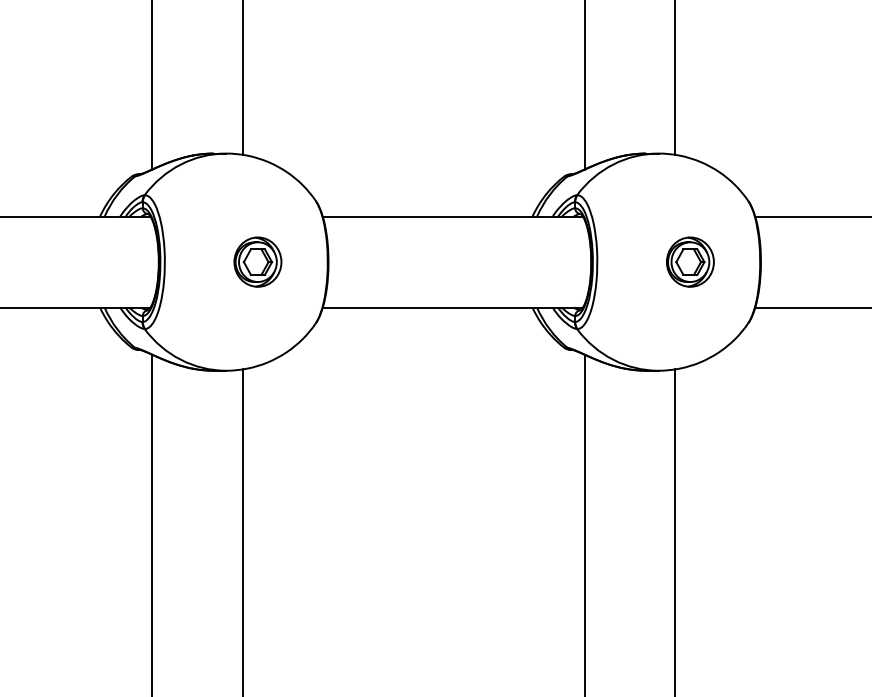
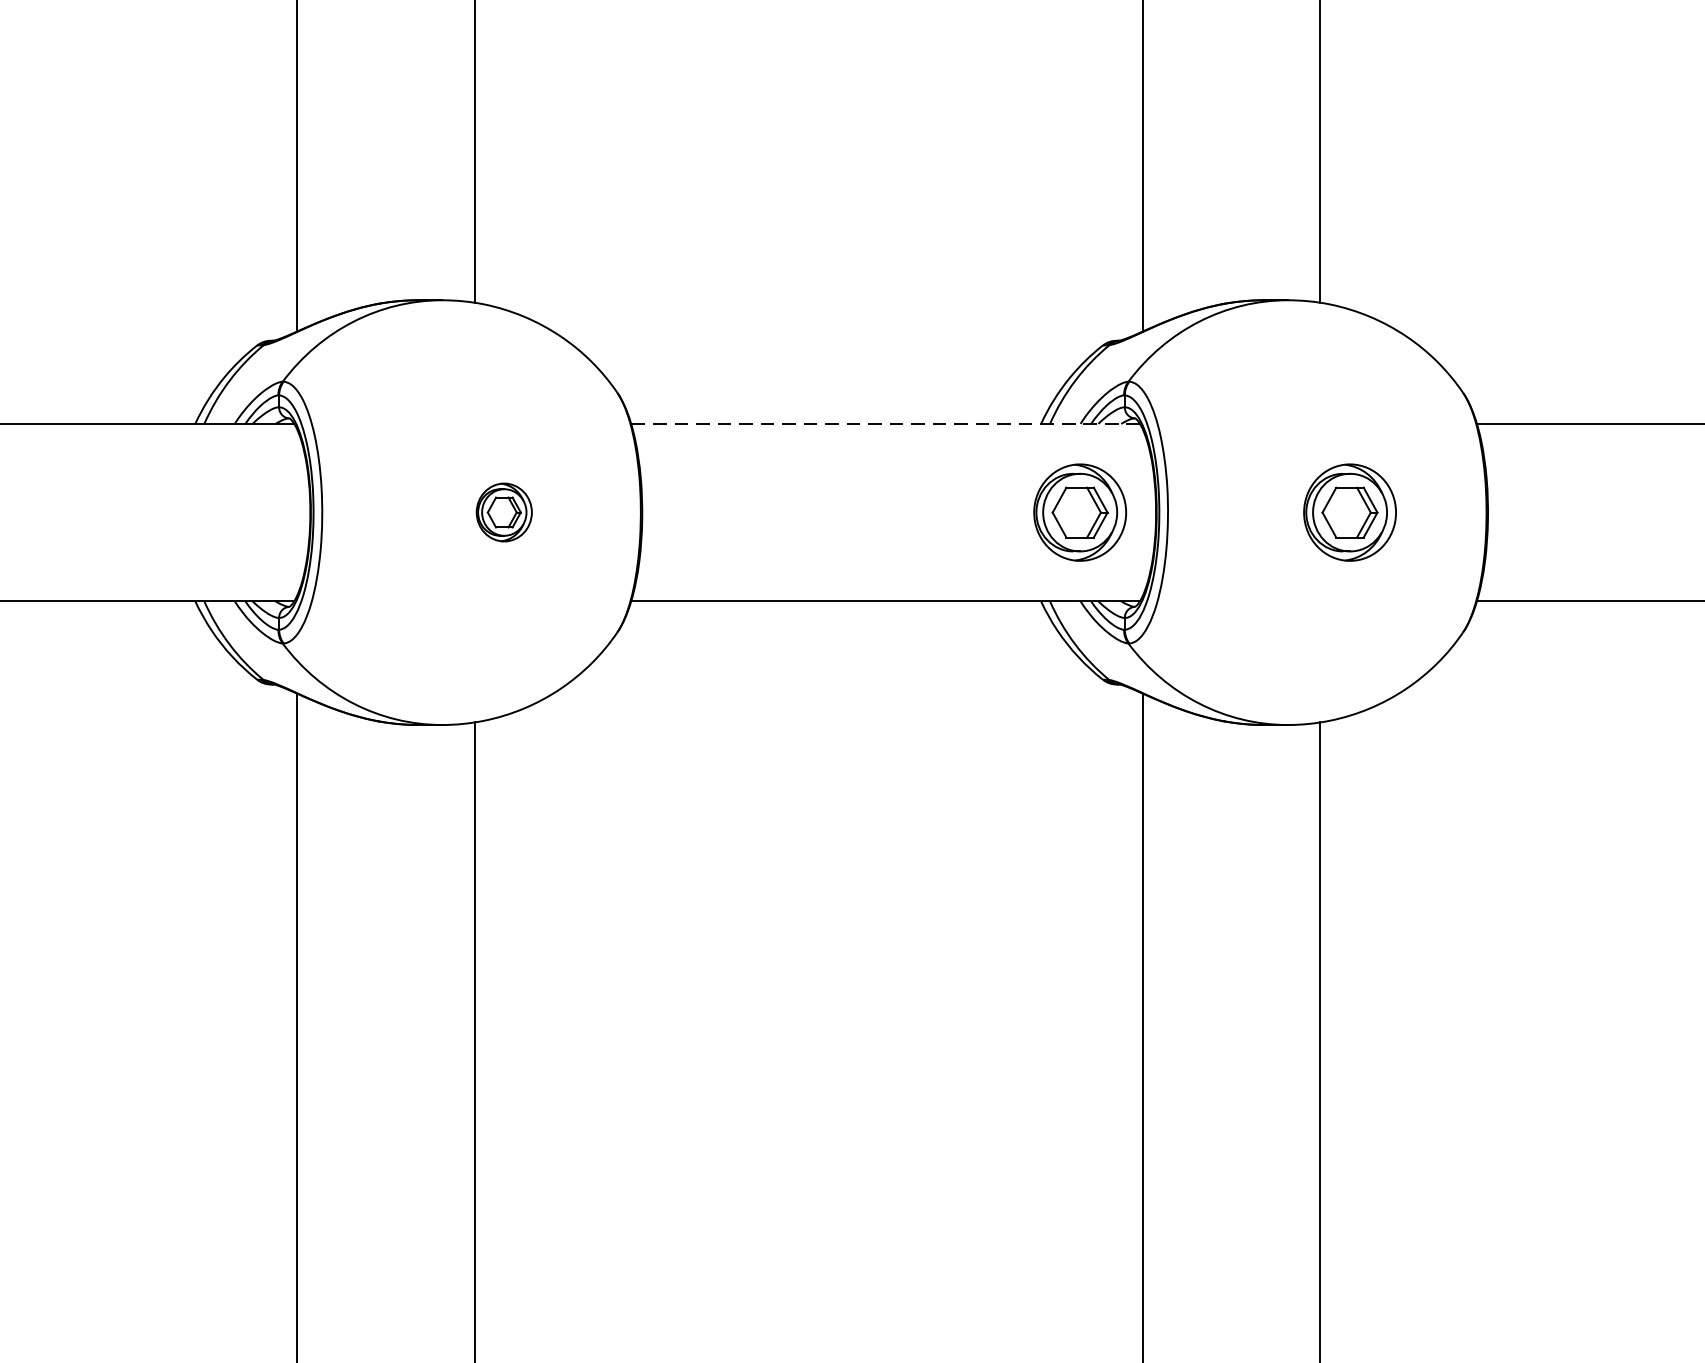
line: (452, 216) -> (884, 423), solid -> dashed
part: (257, 261) -> (503, 511), size x0.6
part: (552, 261) -> (1080, 511), added

